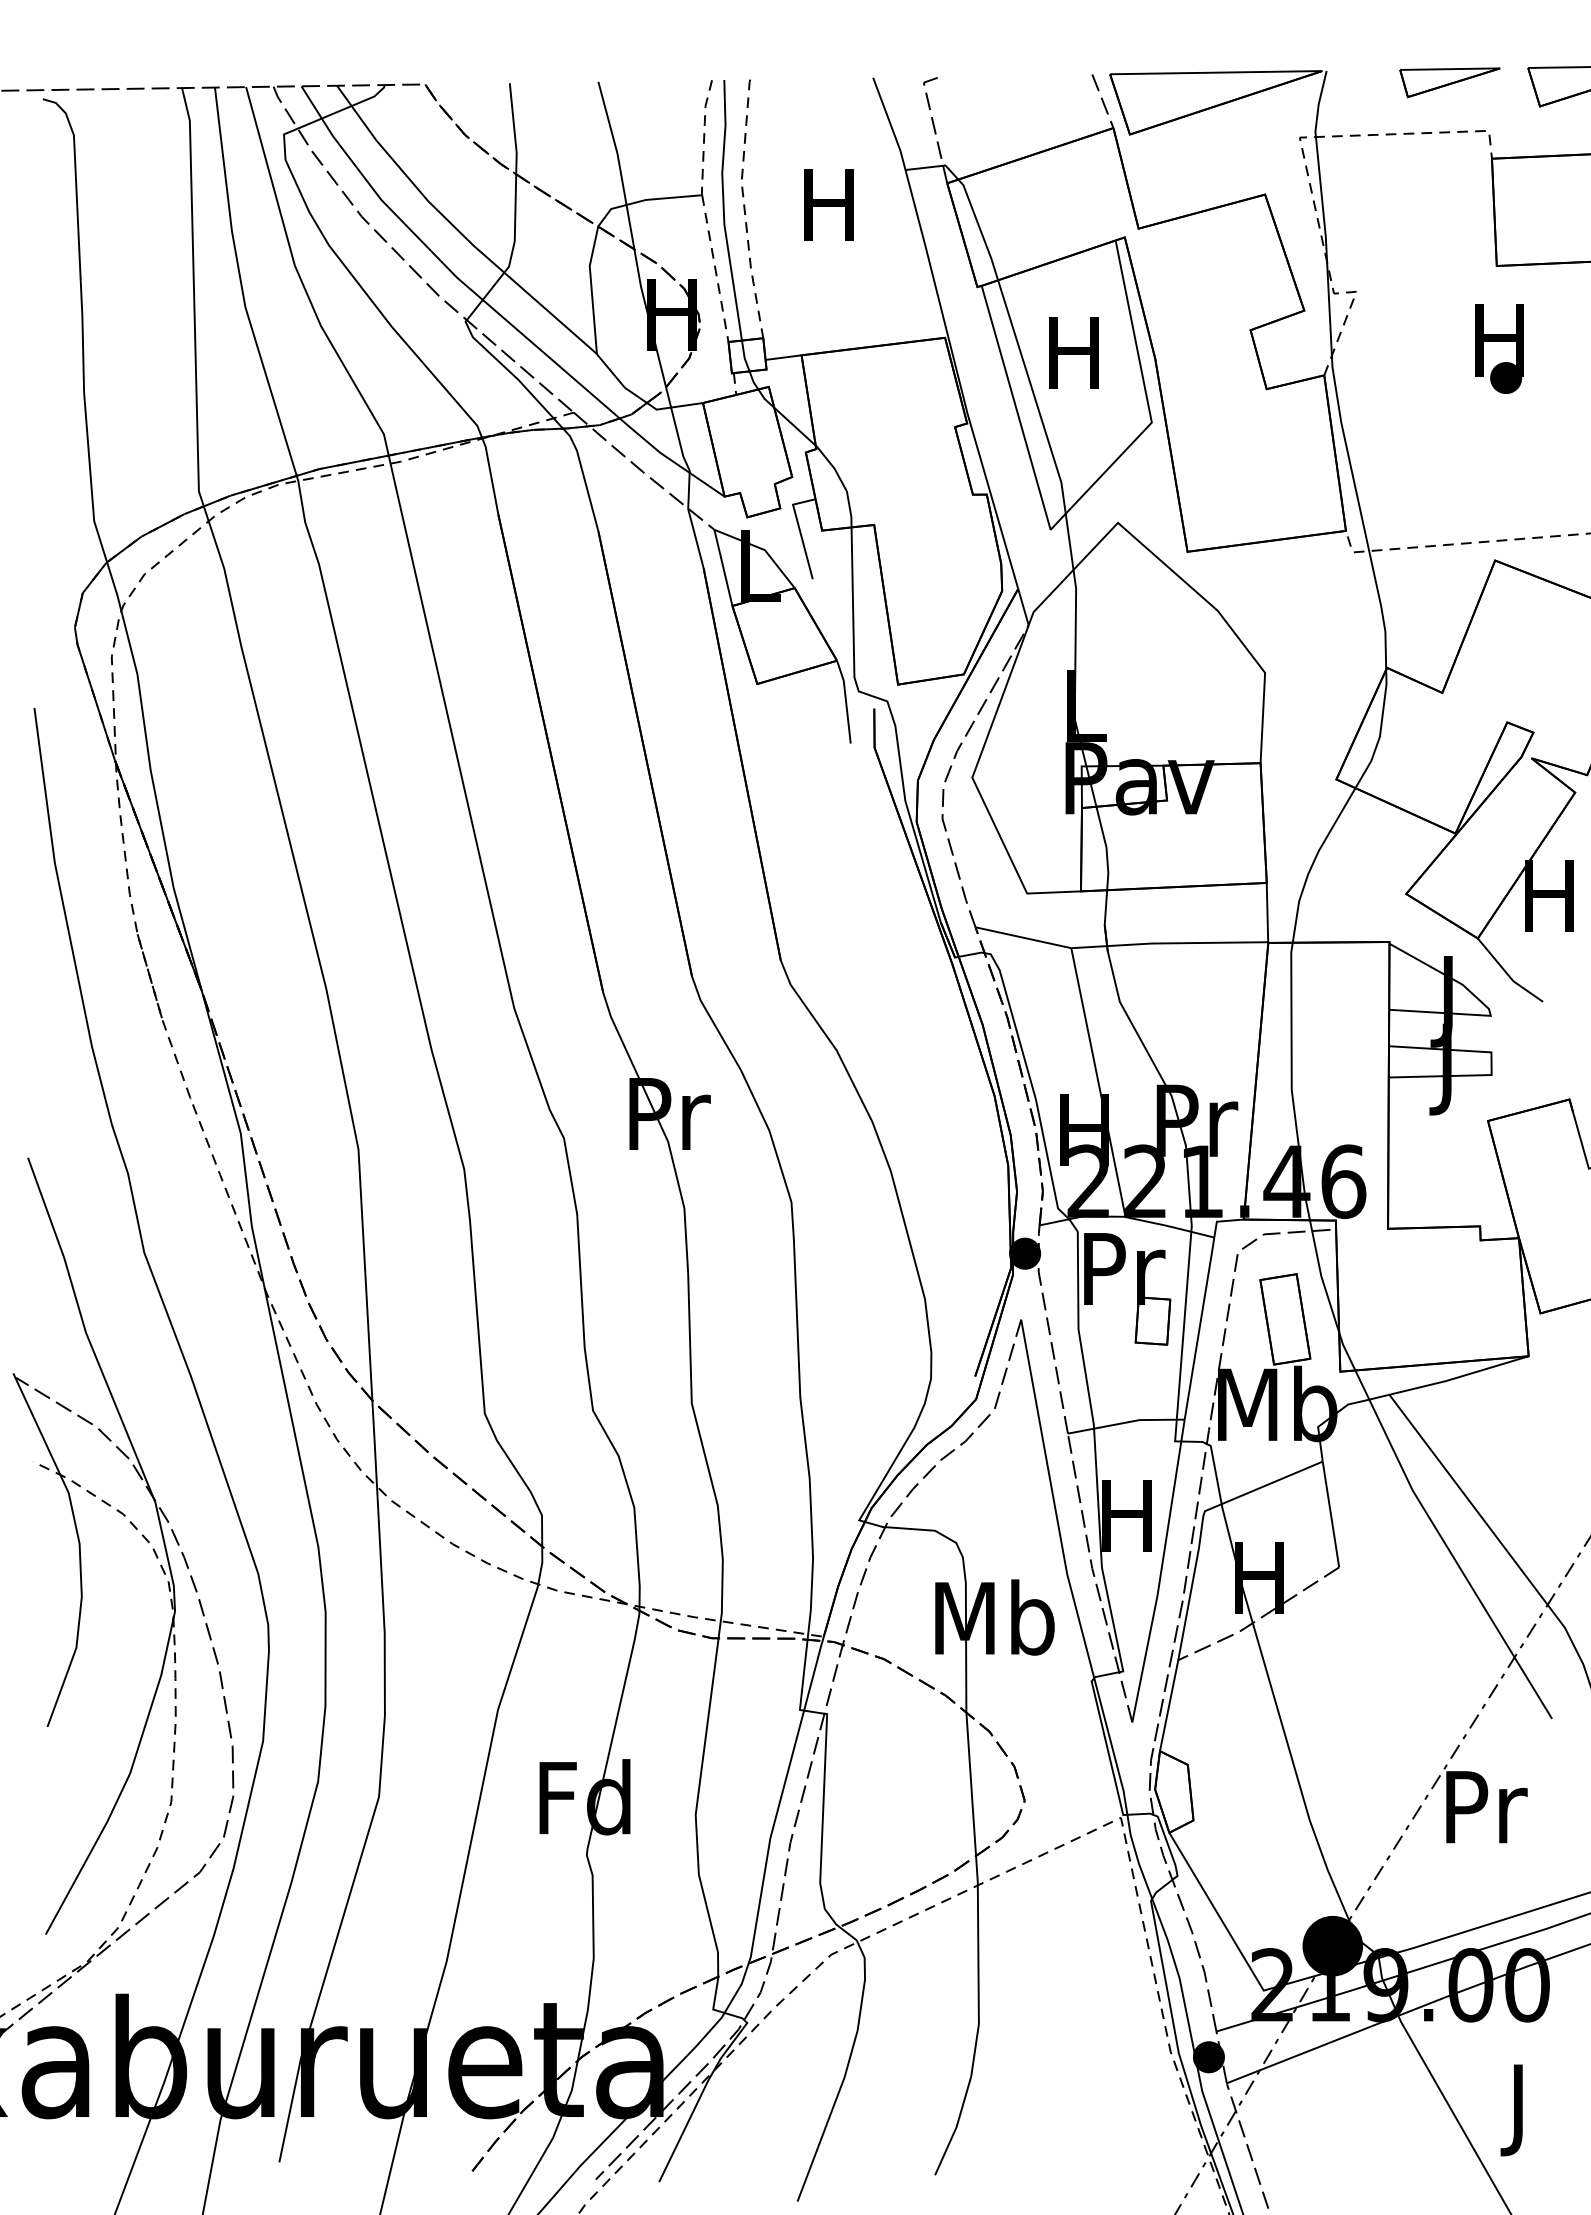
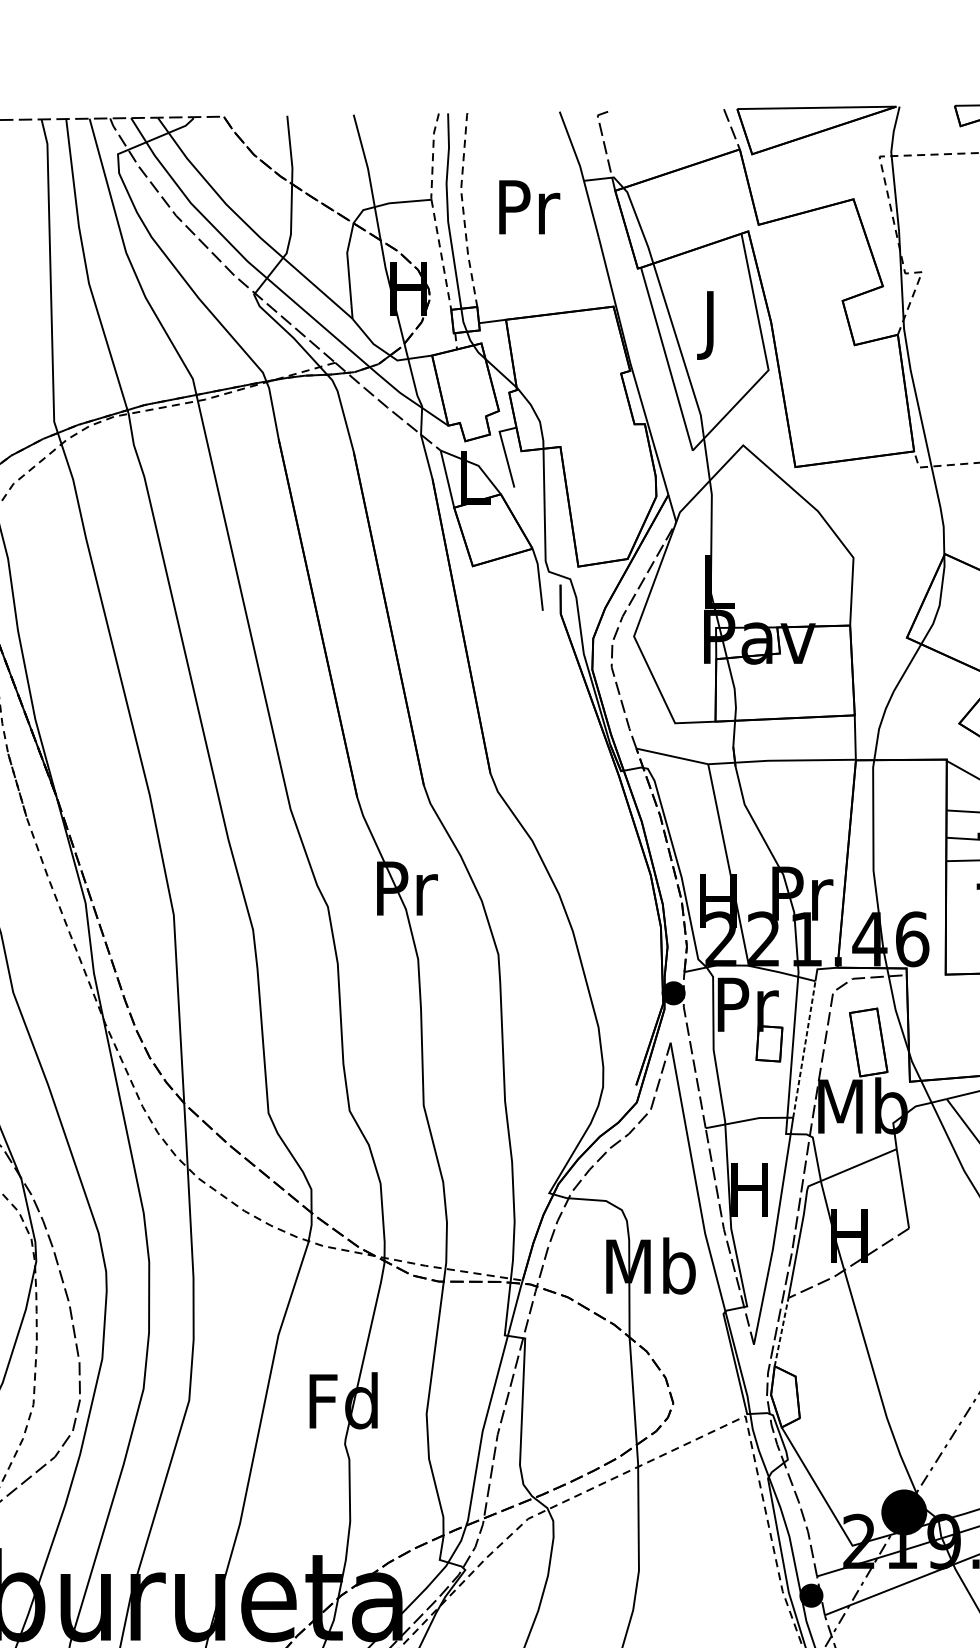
text: (832, 205) -> (529, 207), H -> Pr
text: (1073, 362) -> (709, 325), H -> J
line: (1199, 1327) -> (804, 1048), solid -> dashed
line: (1169, 1705) -> (781, 1332), solid -> dashed

